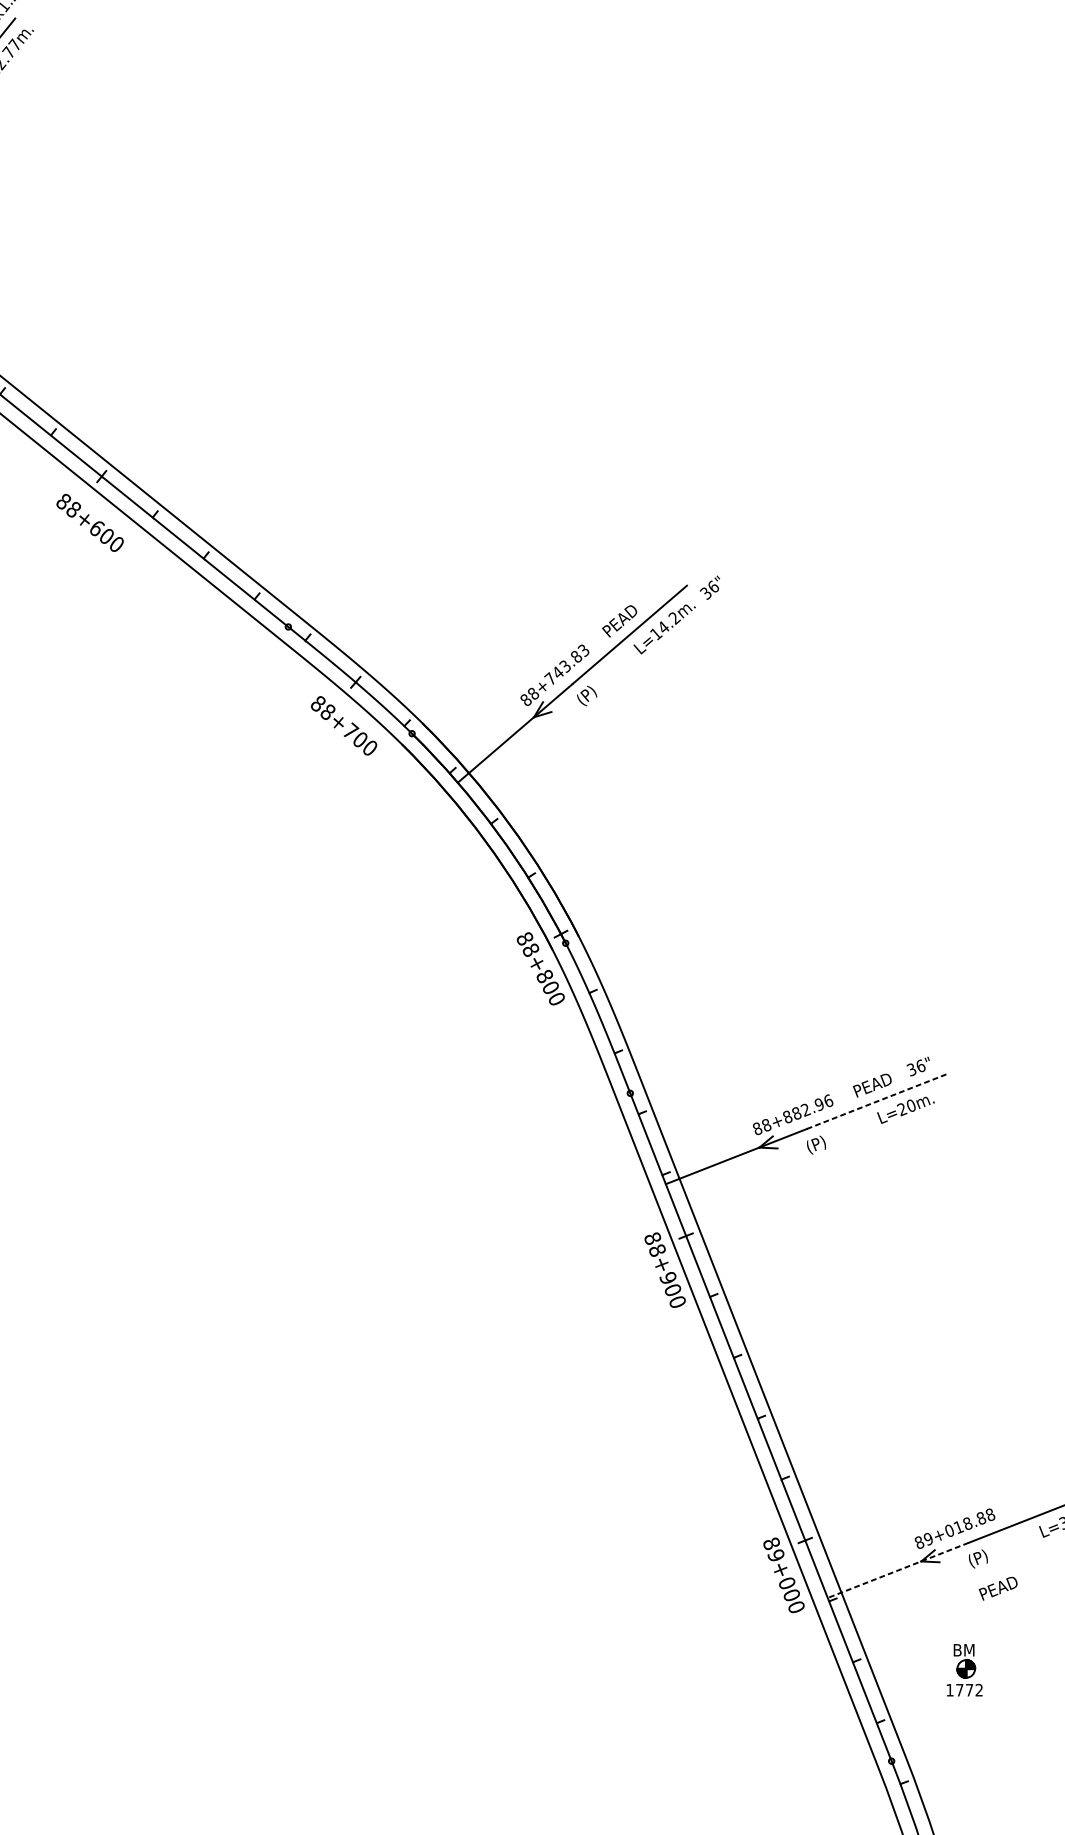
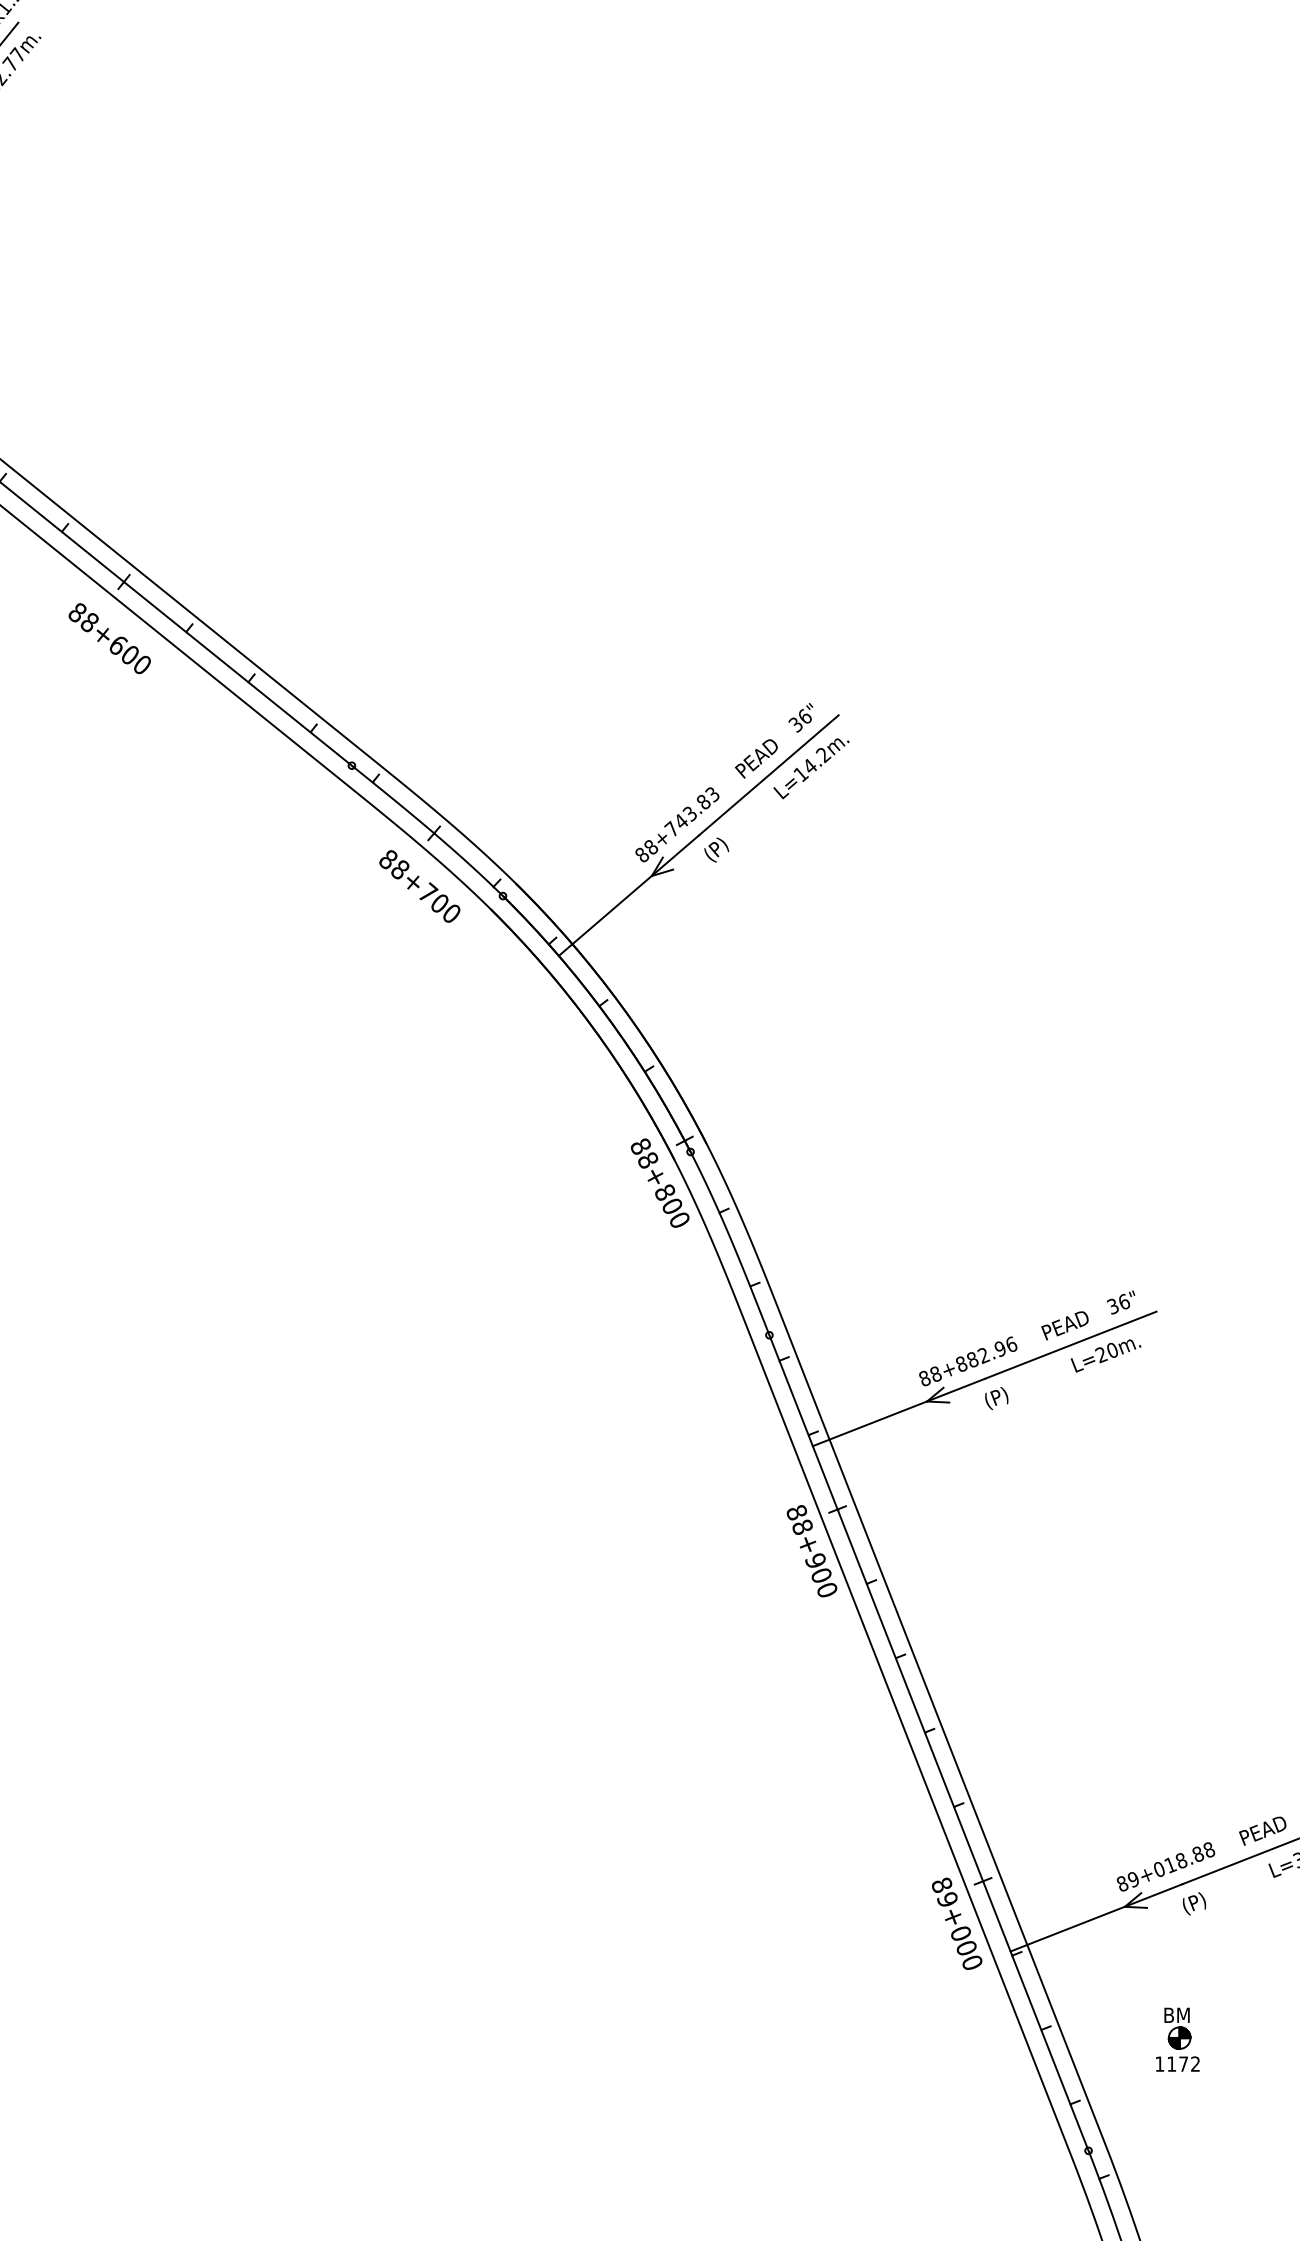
text: (709, 587) -> (800, 717), moved
line: (877, 1101) -> (1071, 1345), dashed -> solid
line: (898, 1570) -> (1096, 1917), dashed -> solid
text: (998, 1588) -> (1262, 1830), moved
text: (959, 1689) -> (1171, 2063), 1772 -> 1172

